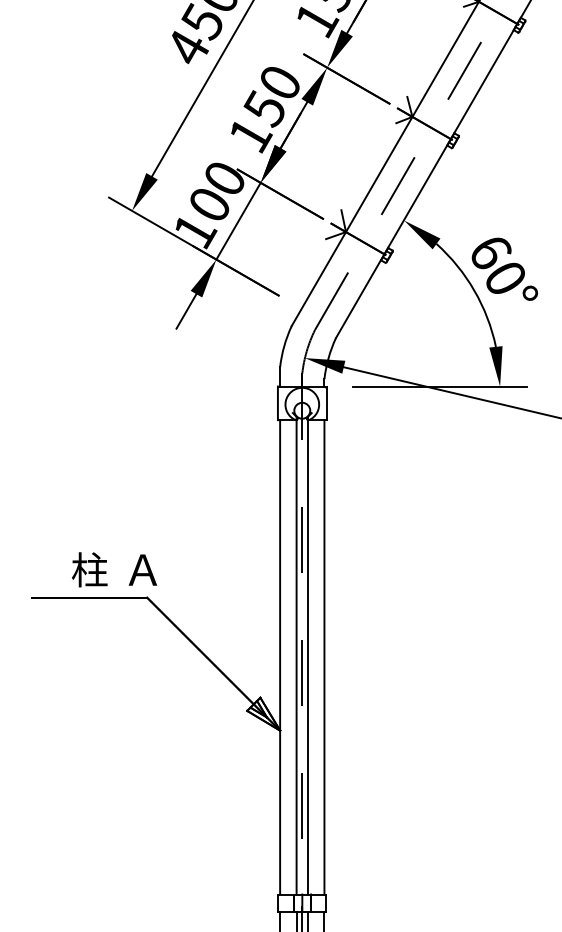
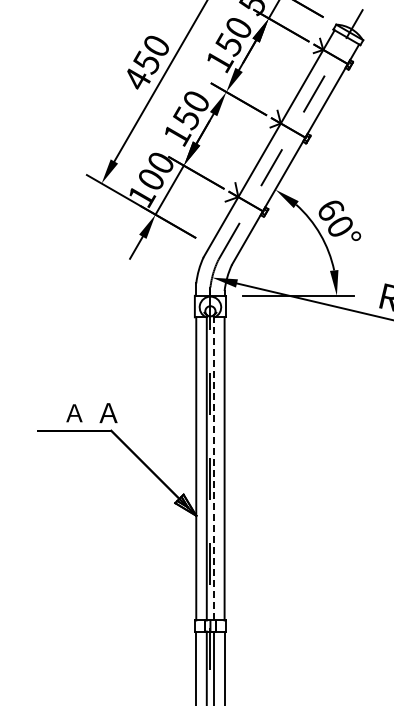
text: (89, 569) -> (74, 412), 柱 -> Ａ
line: (308, 656) -> (214, 468), solid -> dashed

